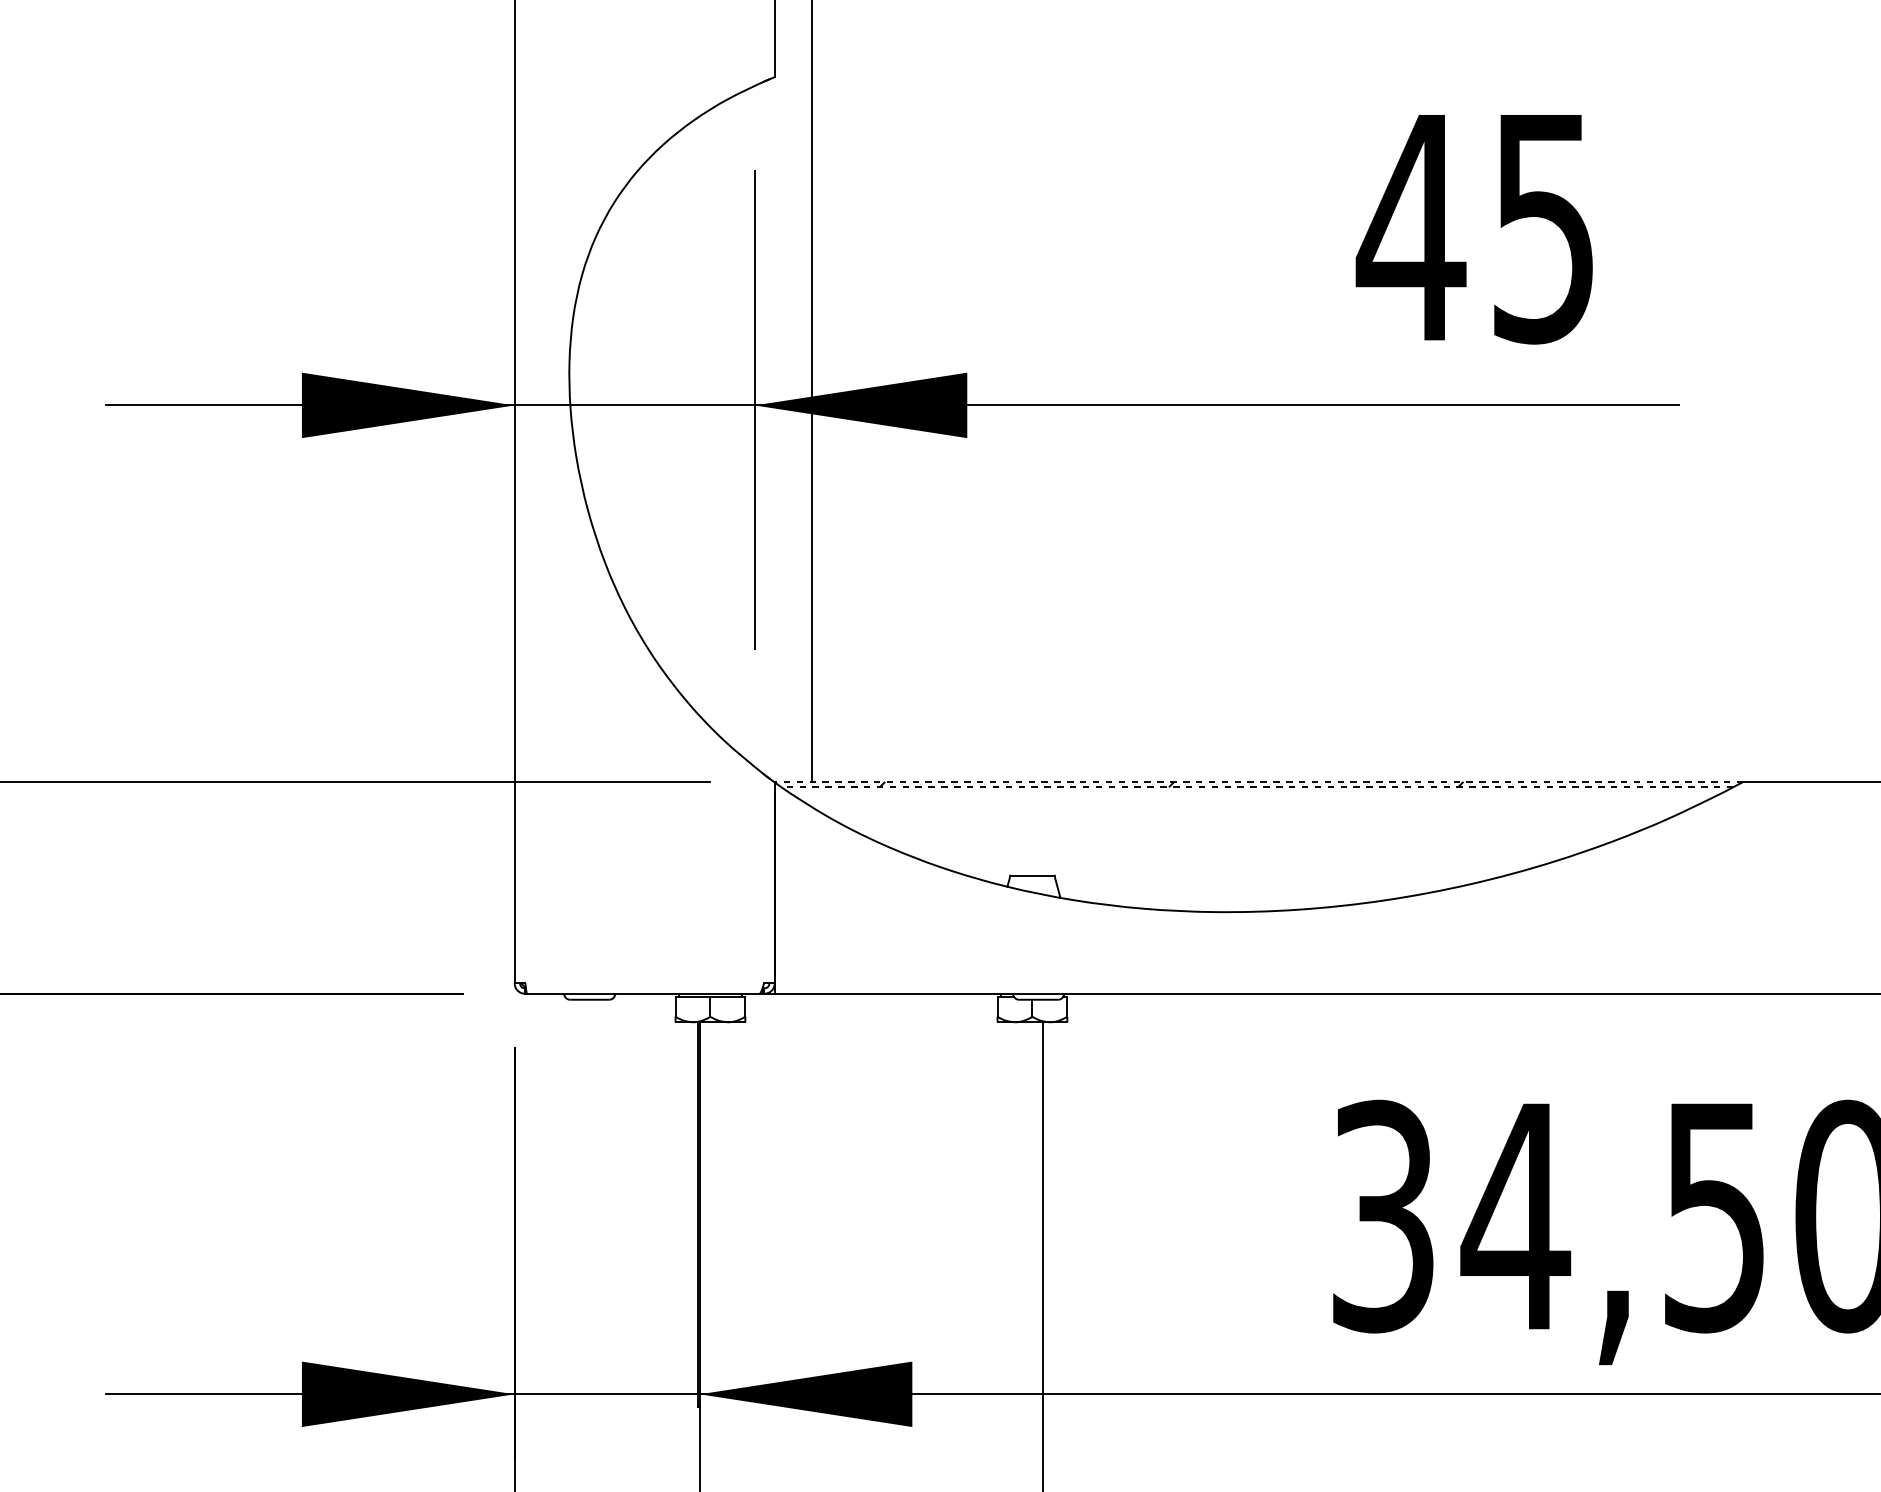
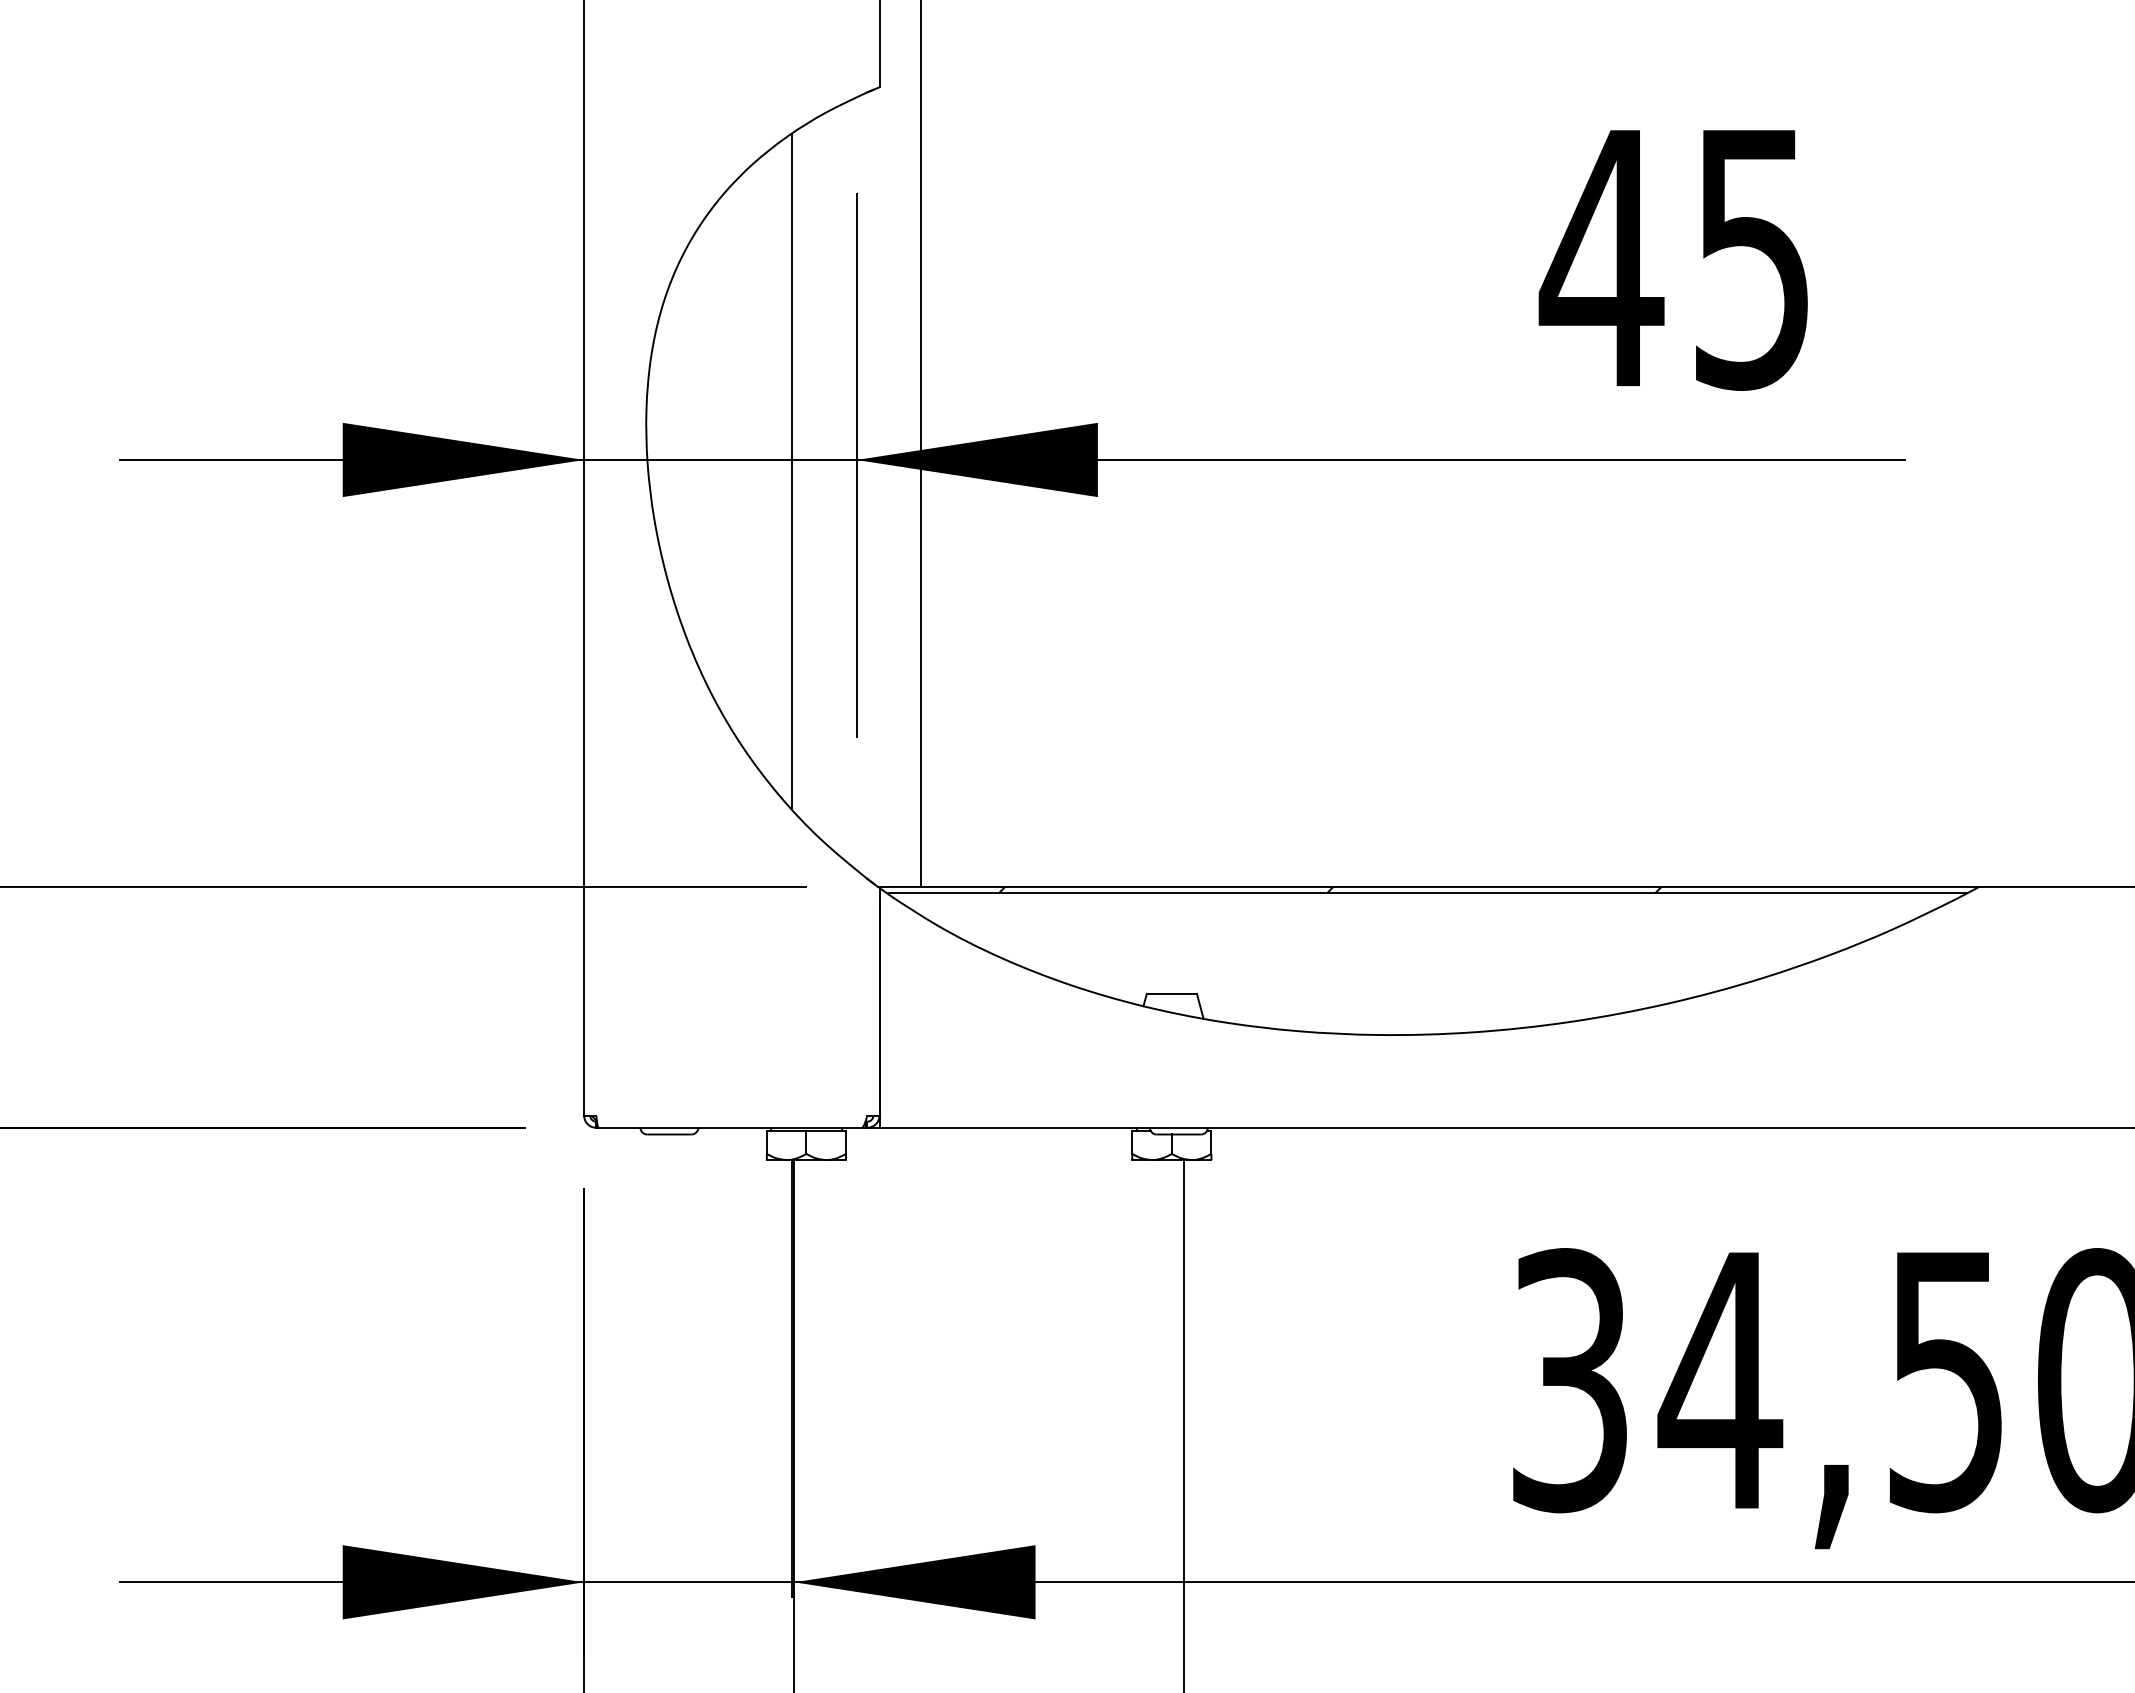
line: (697, 415) -> (791, 471), added
line: (1258, 782) -> (1428, 887), dashed -> solid
line: (1256, 787) -> (1426, 893), dashed -> solid

